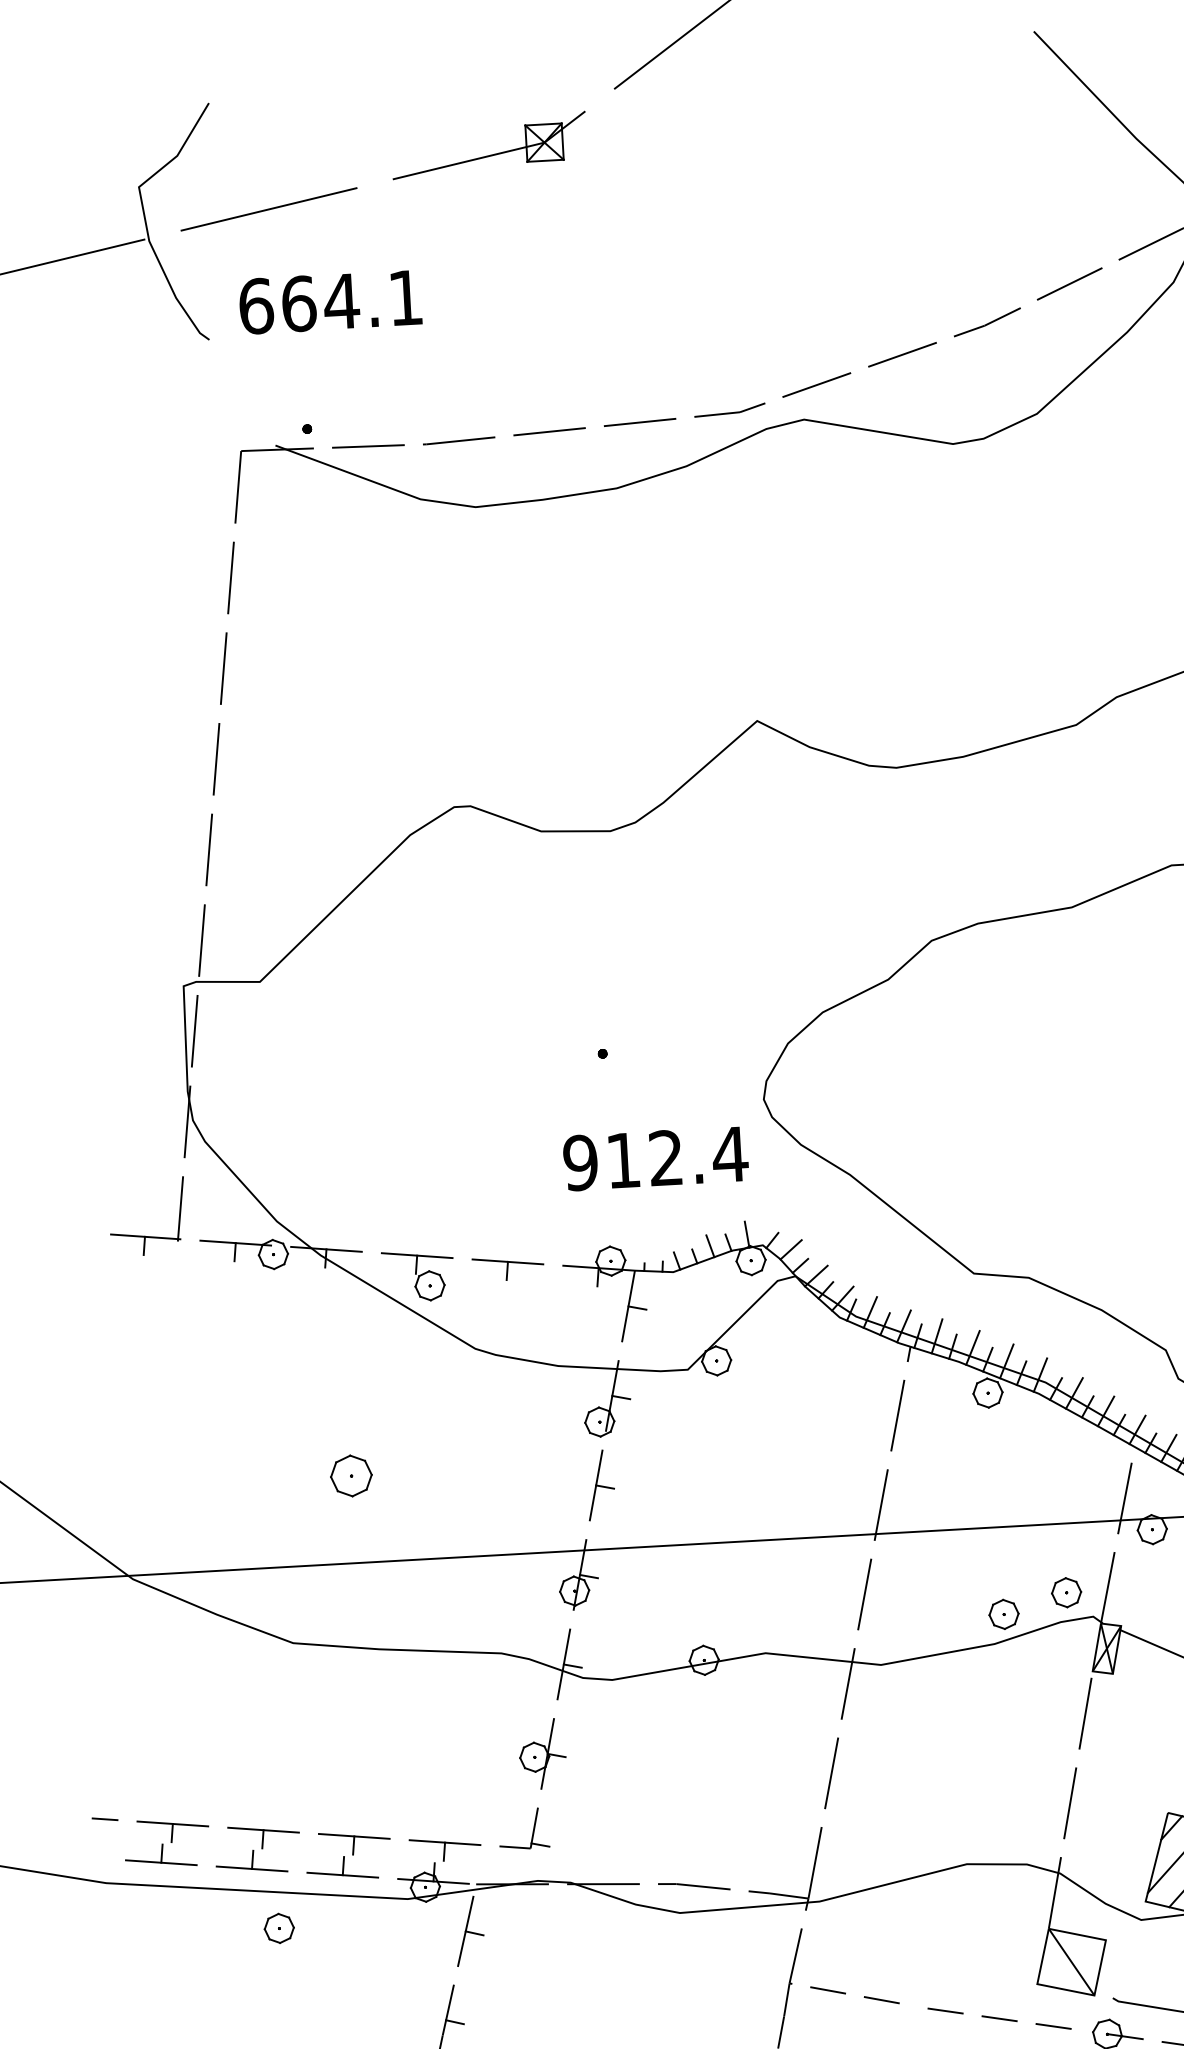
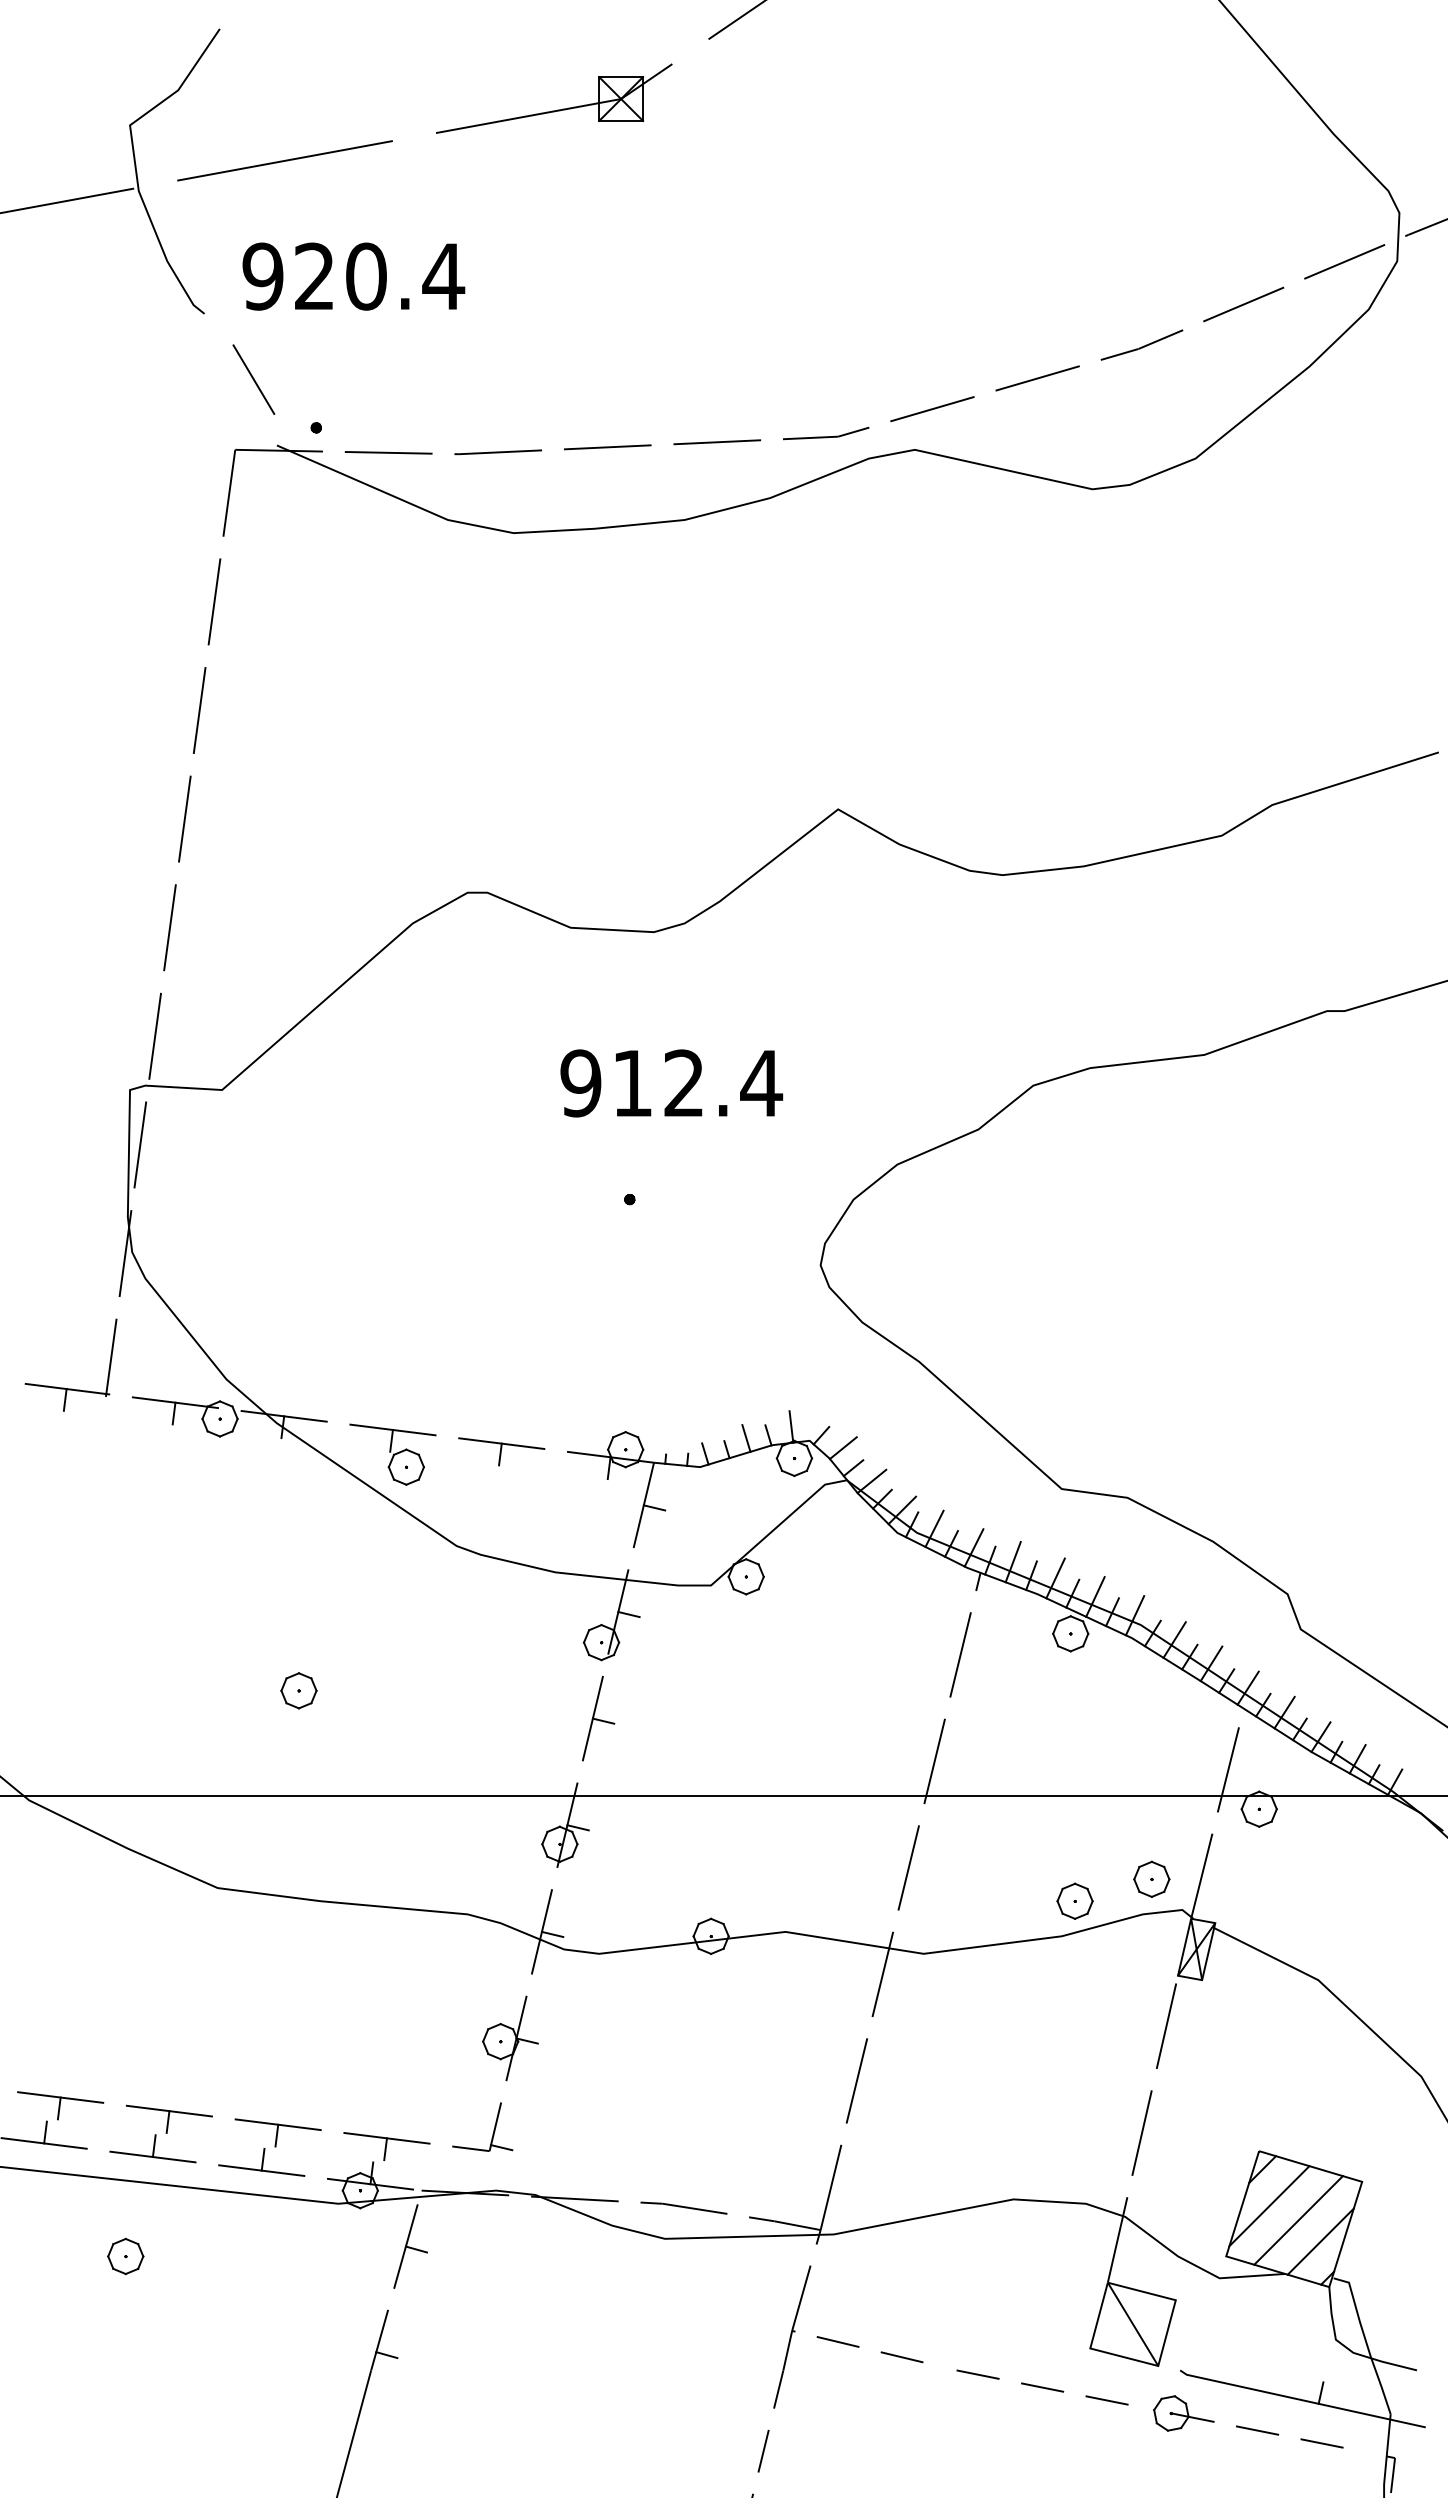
text: (331, 302) -> (353, 276), 664.1 -> 920.4
line: (253, 391) -> (253, 379), added
text: (655, 1158) -> (671, 1083), moved
part: (351, 1475) -> (298, 1690), size x0.71
part: (279, 1928) -> (125, 2256), moved

